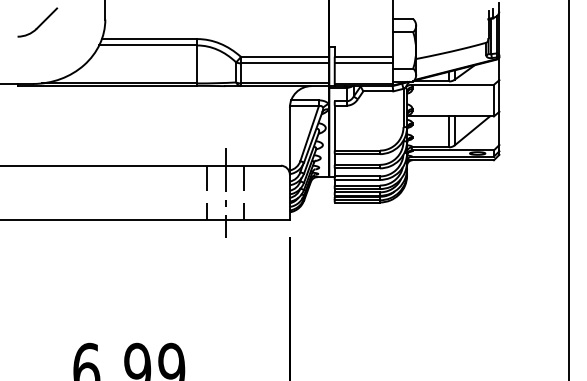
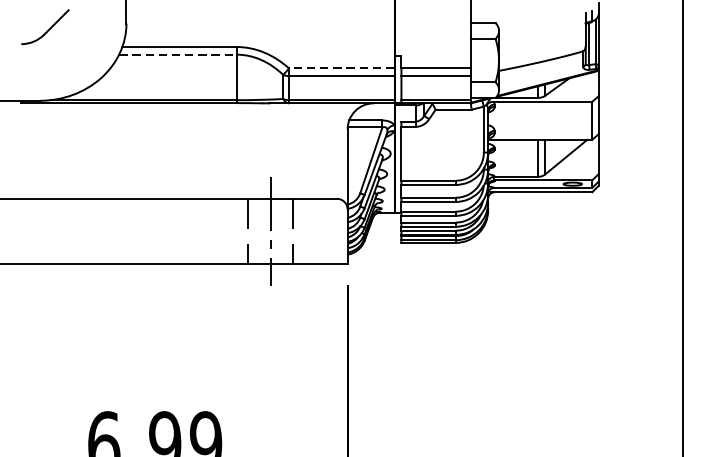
line: (148, 45) -> (178, 54), solid -> dashed
line: (284, 57) -> (341, 69), solid -> dashed

